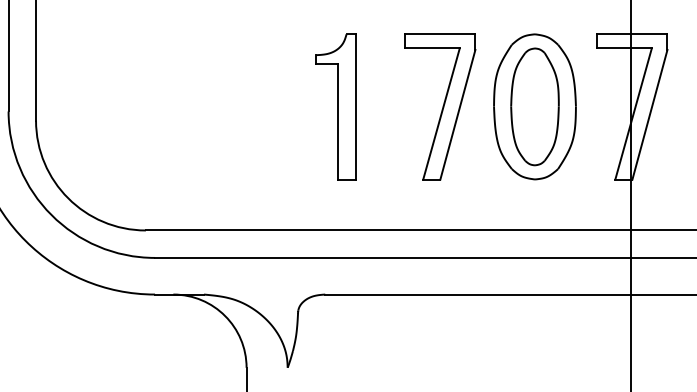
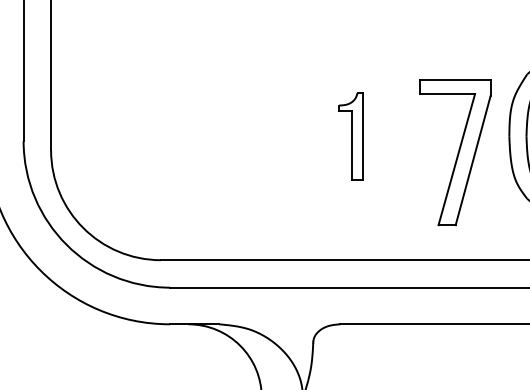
part: (335, 106) -> (350, 136), size x0.6
part: (440, 106) -> (455, 152), moved

